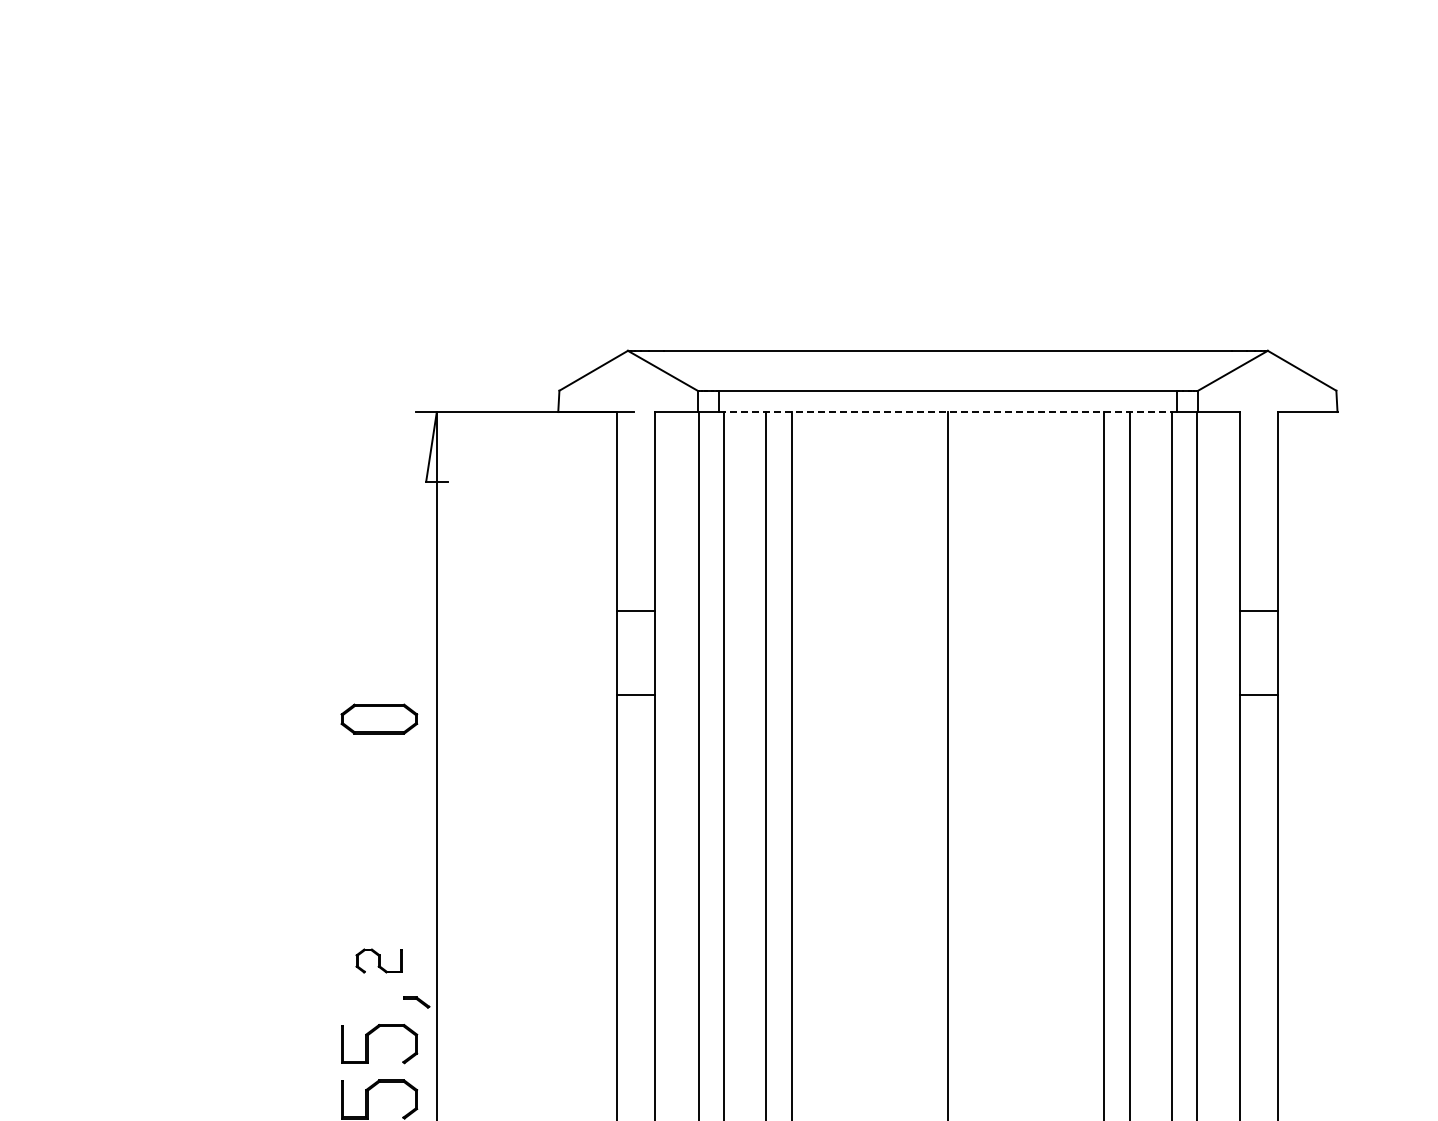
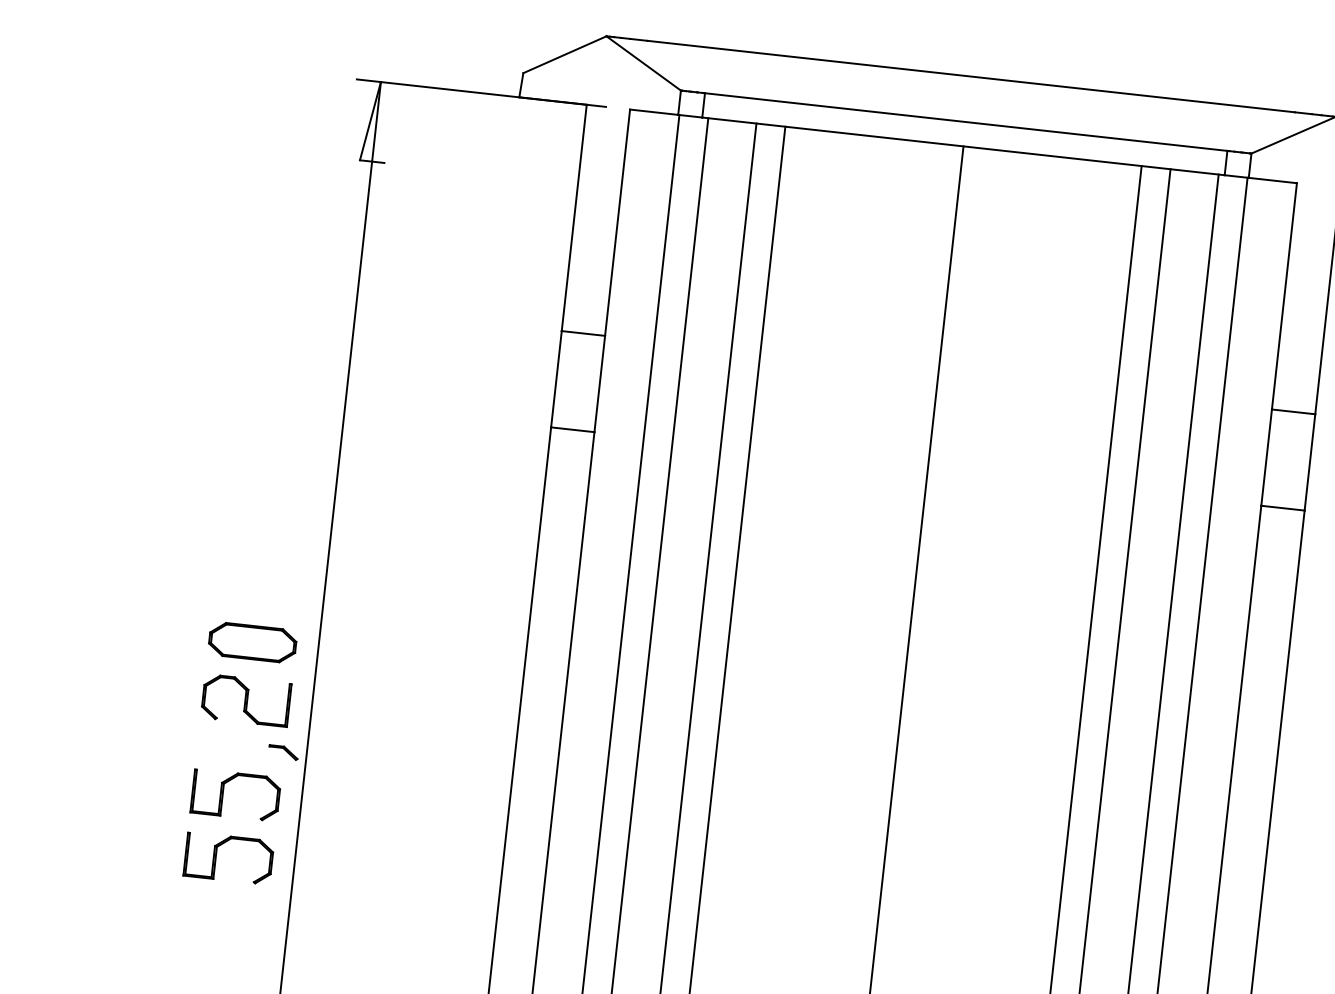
line: (947, 412) -> (962, 146), dashed -> solid
part: (379, 718) -> (252, 641), moved
part: (378, 960) -> (245, 699), size x1.67

